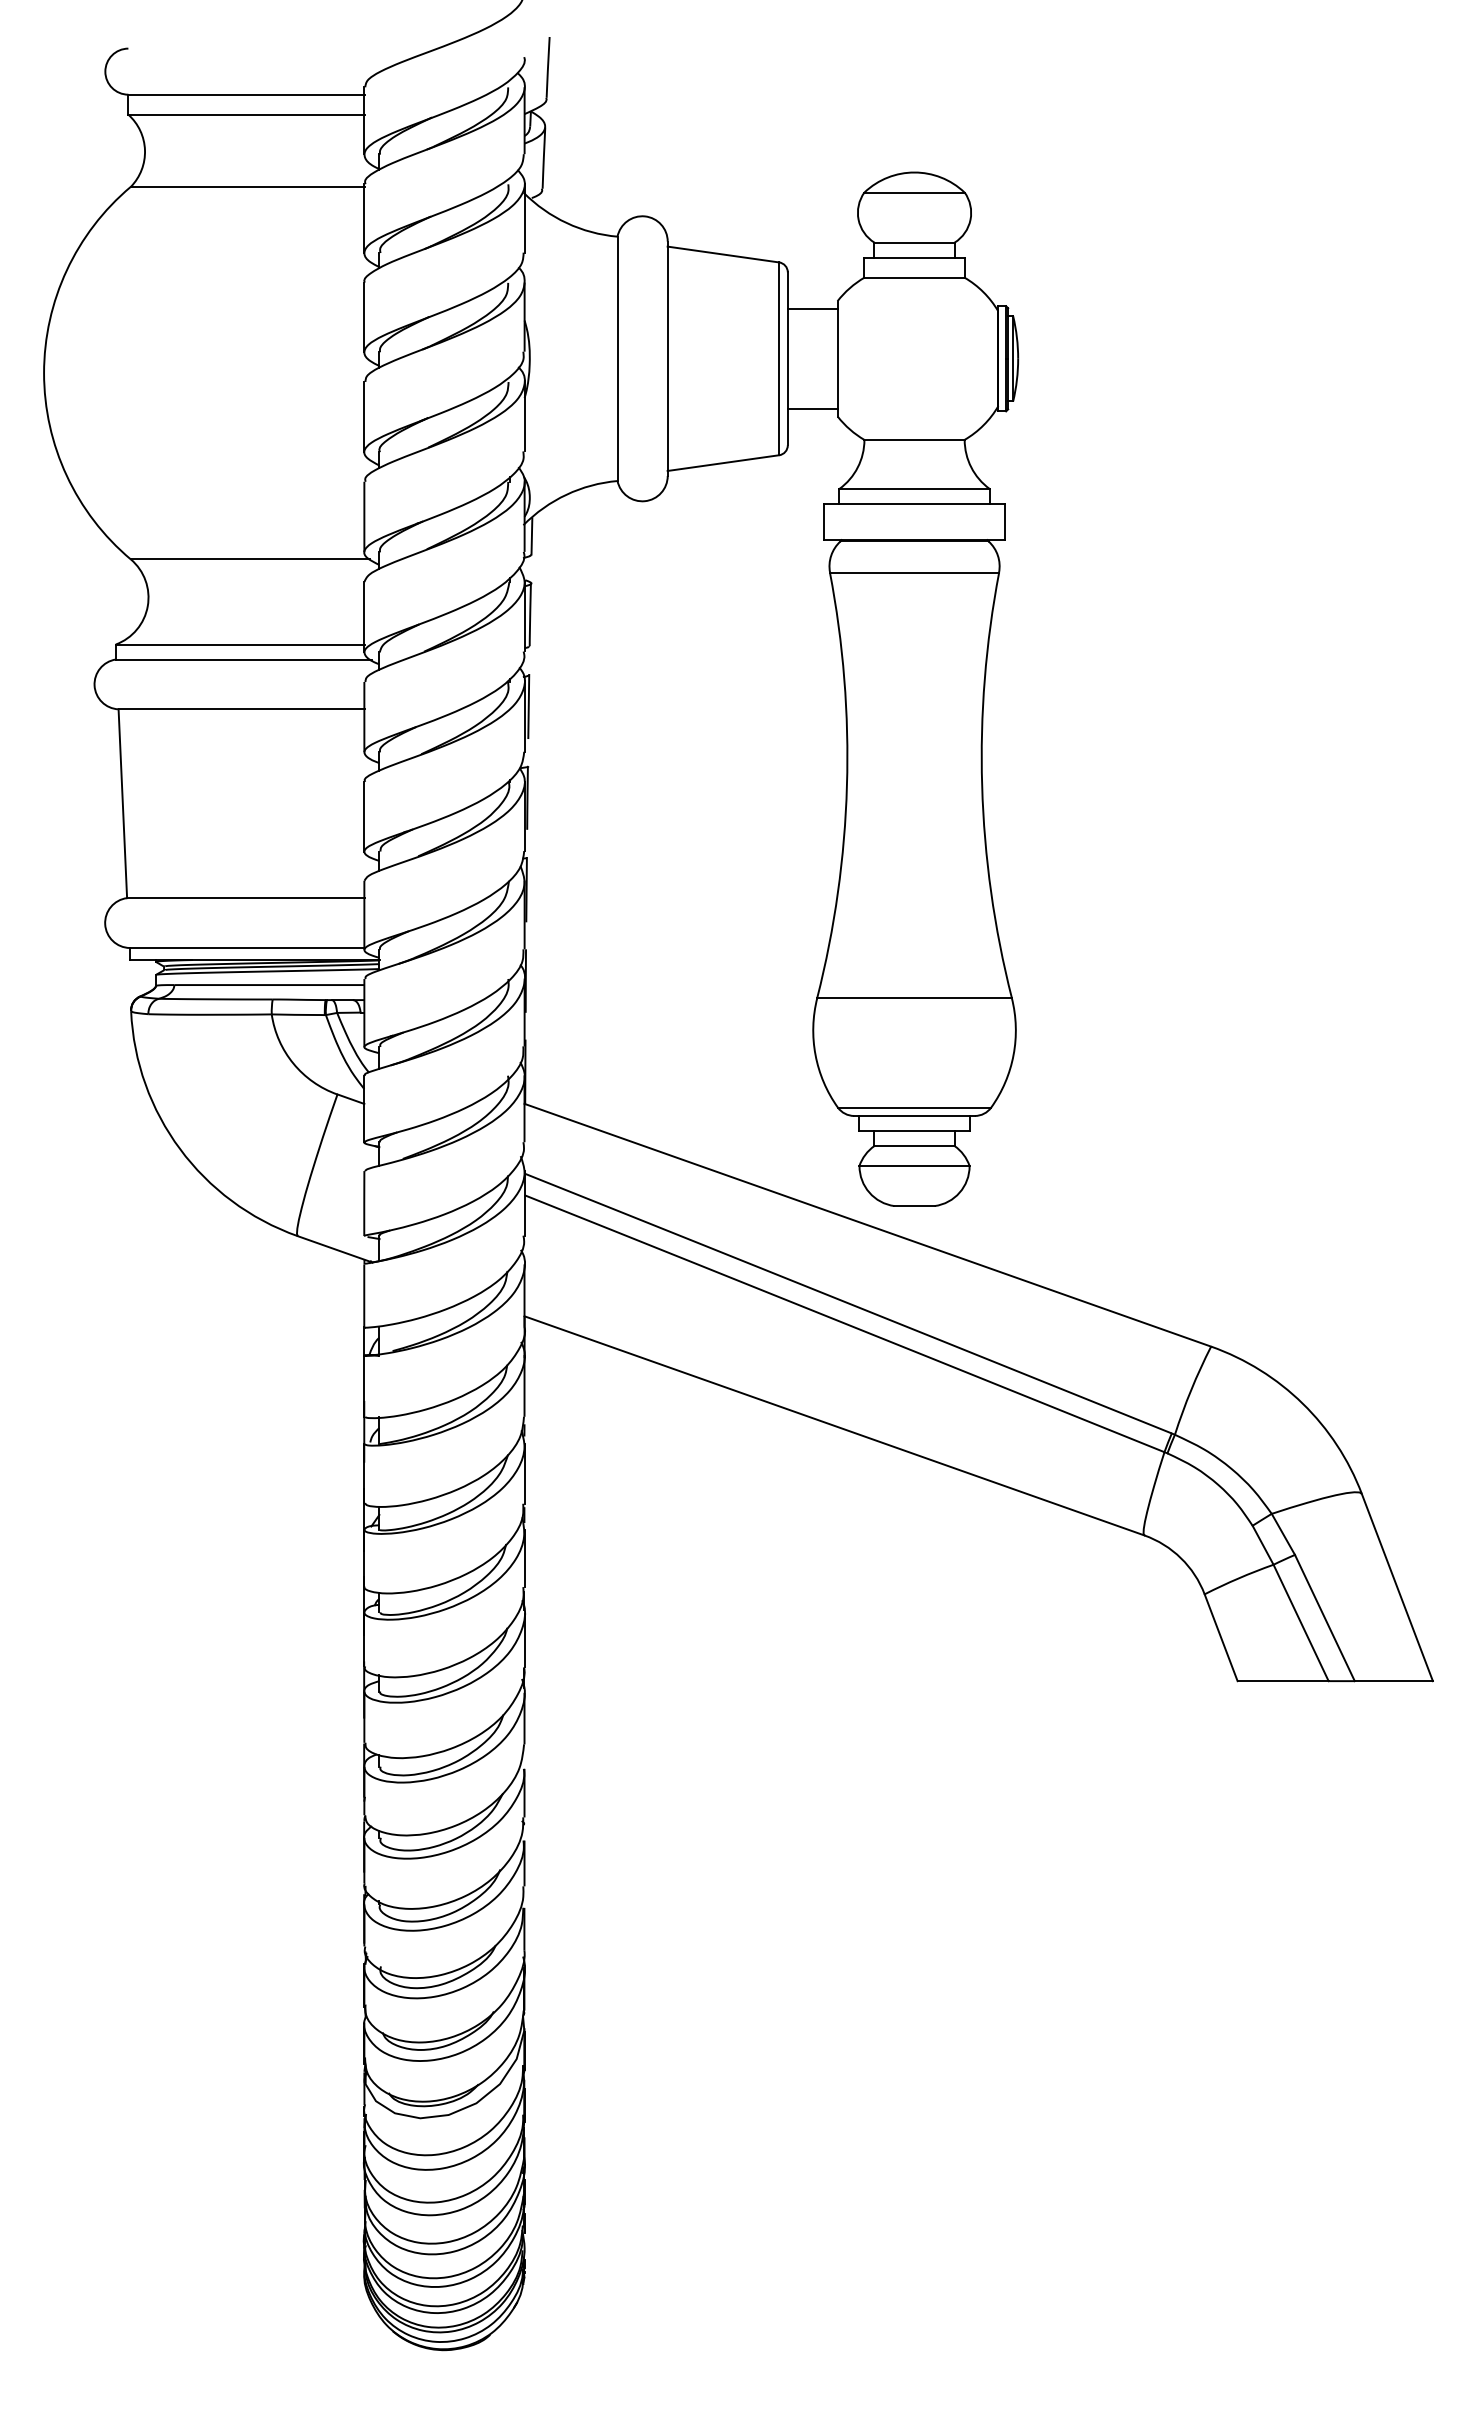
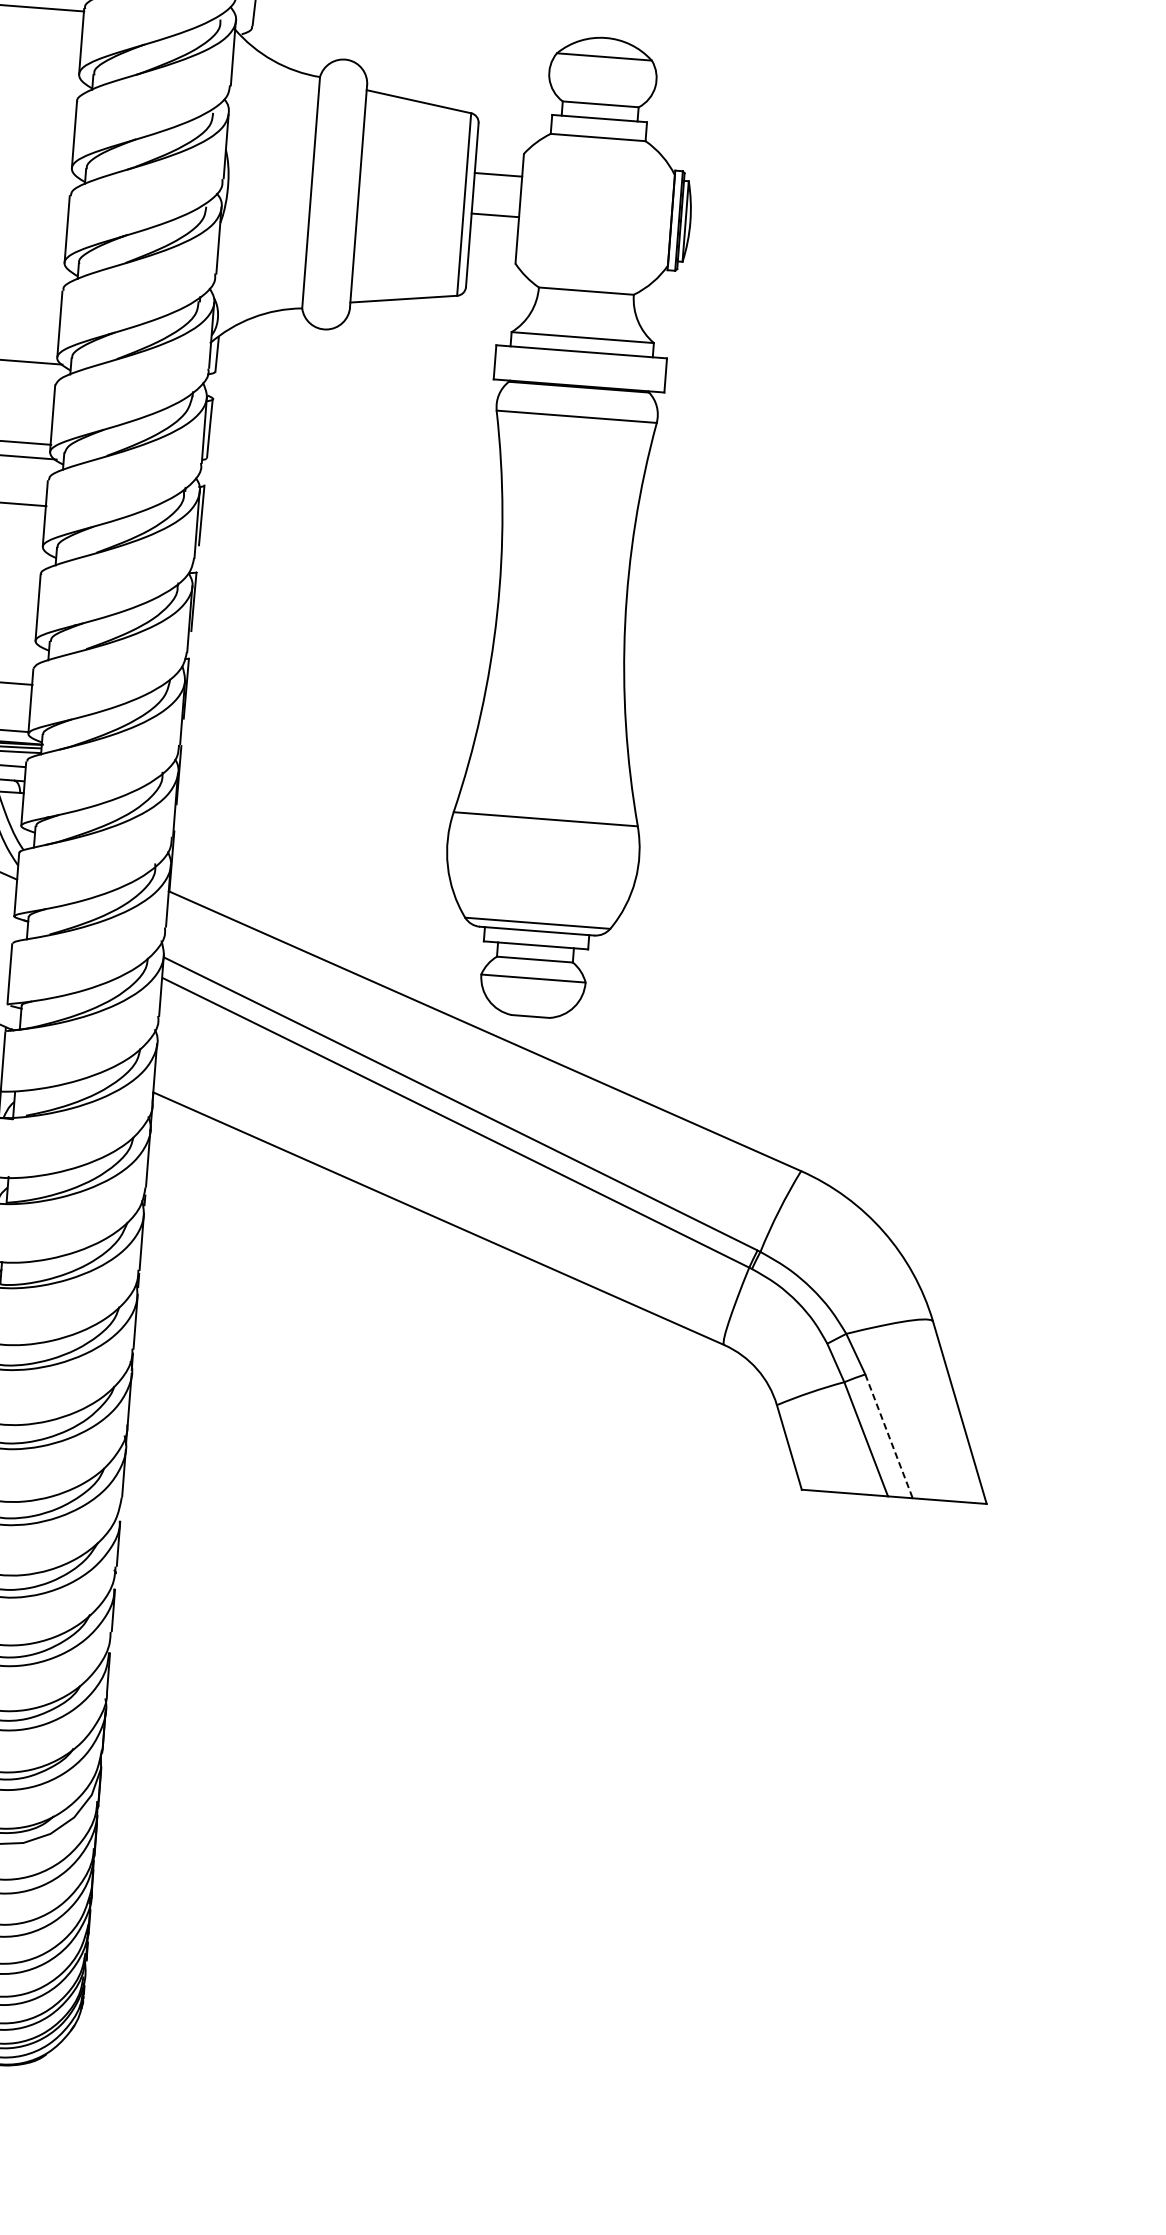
line: (812, 308) -> (495, 215), moved
line: (812, 408) -> (498, 174), moved
line: (1324, 1618) -> (888, 1436), solid -> dashed

